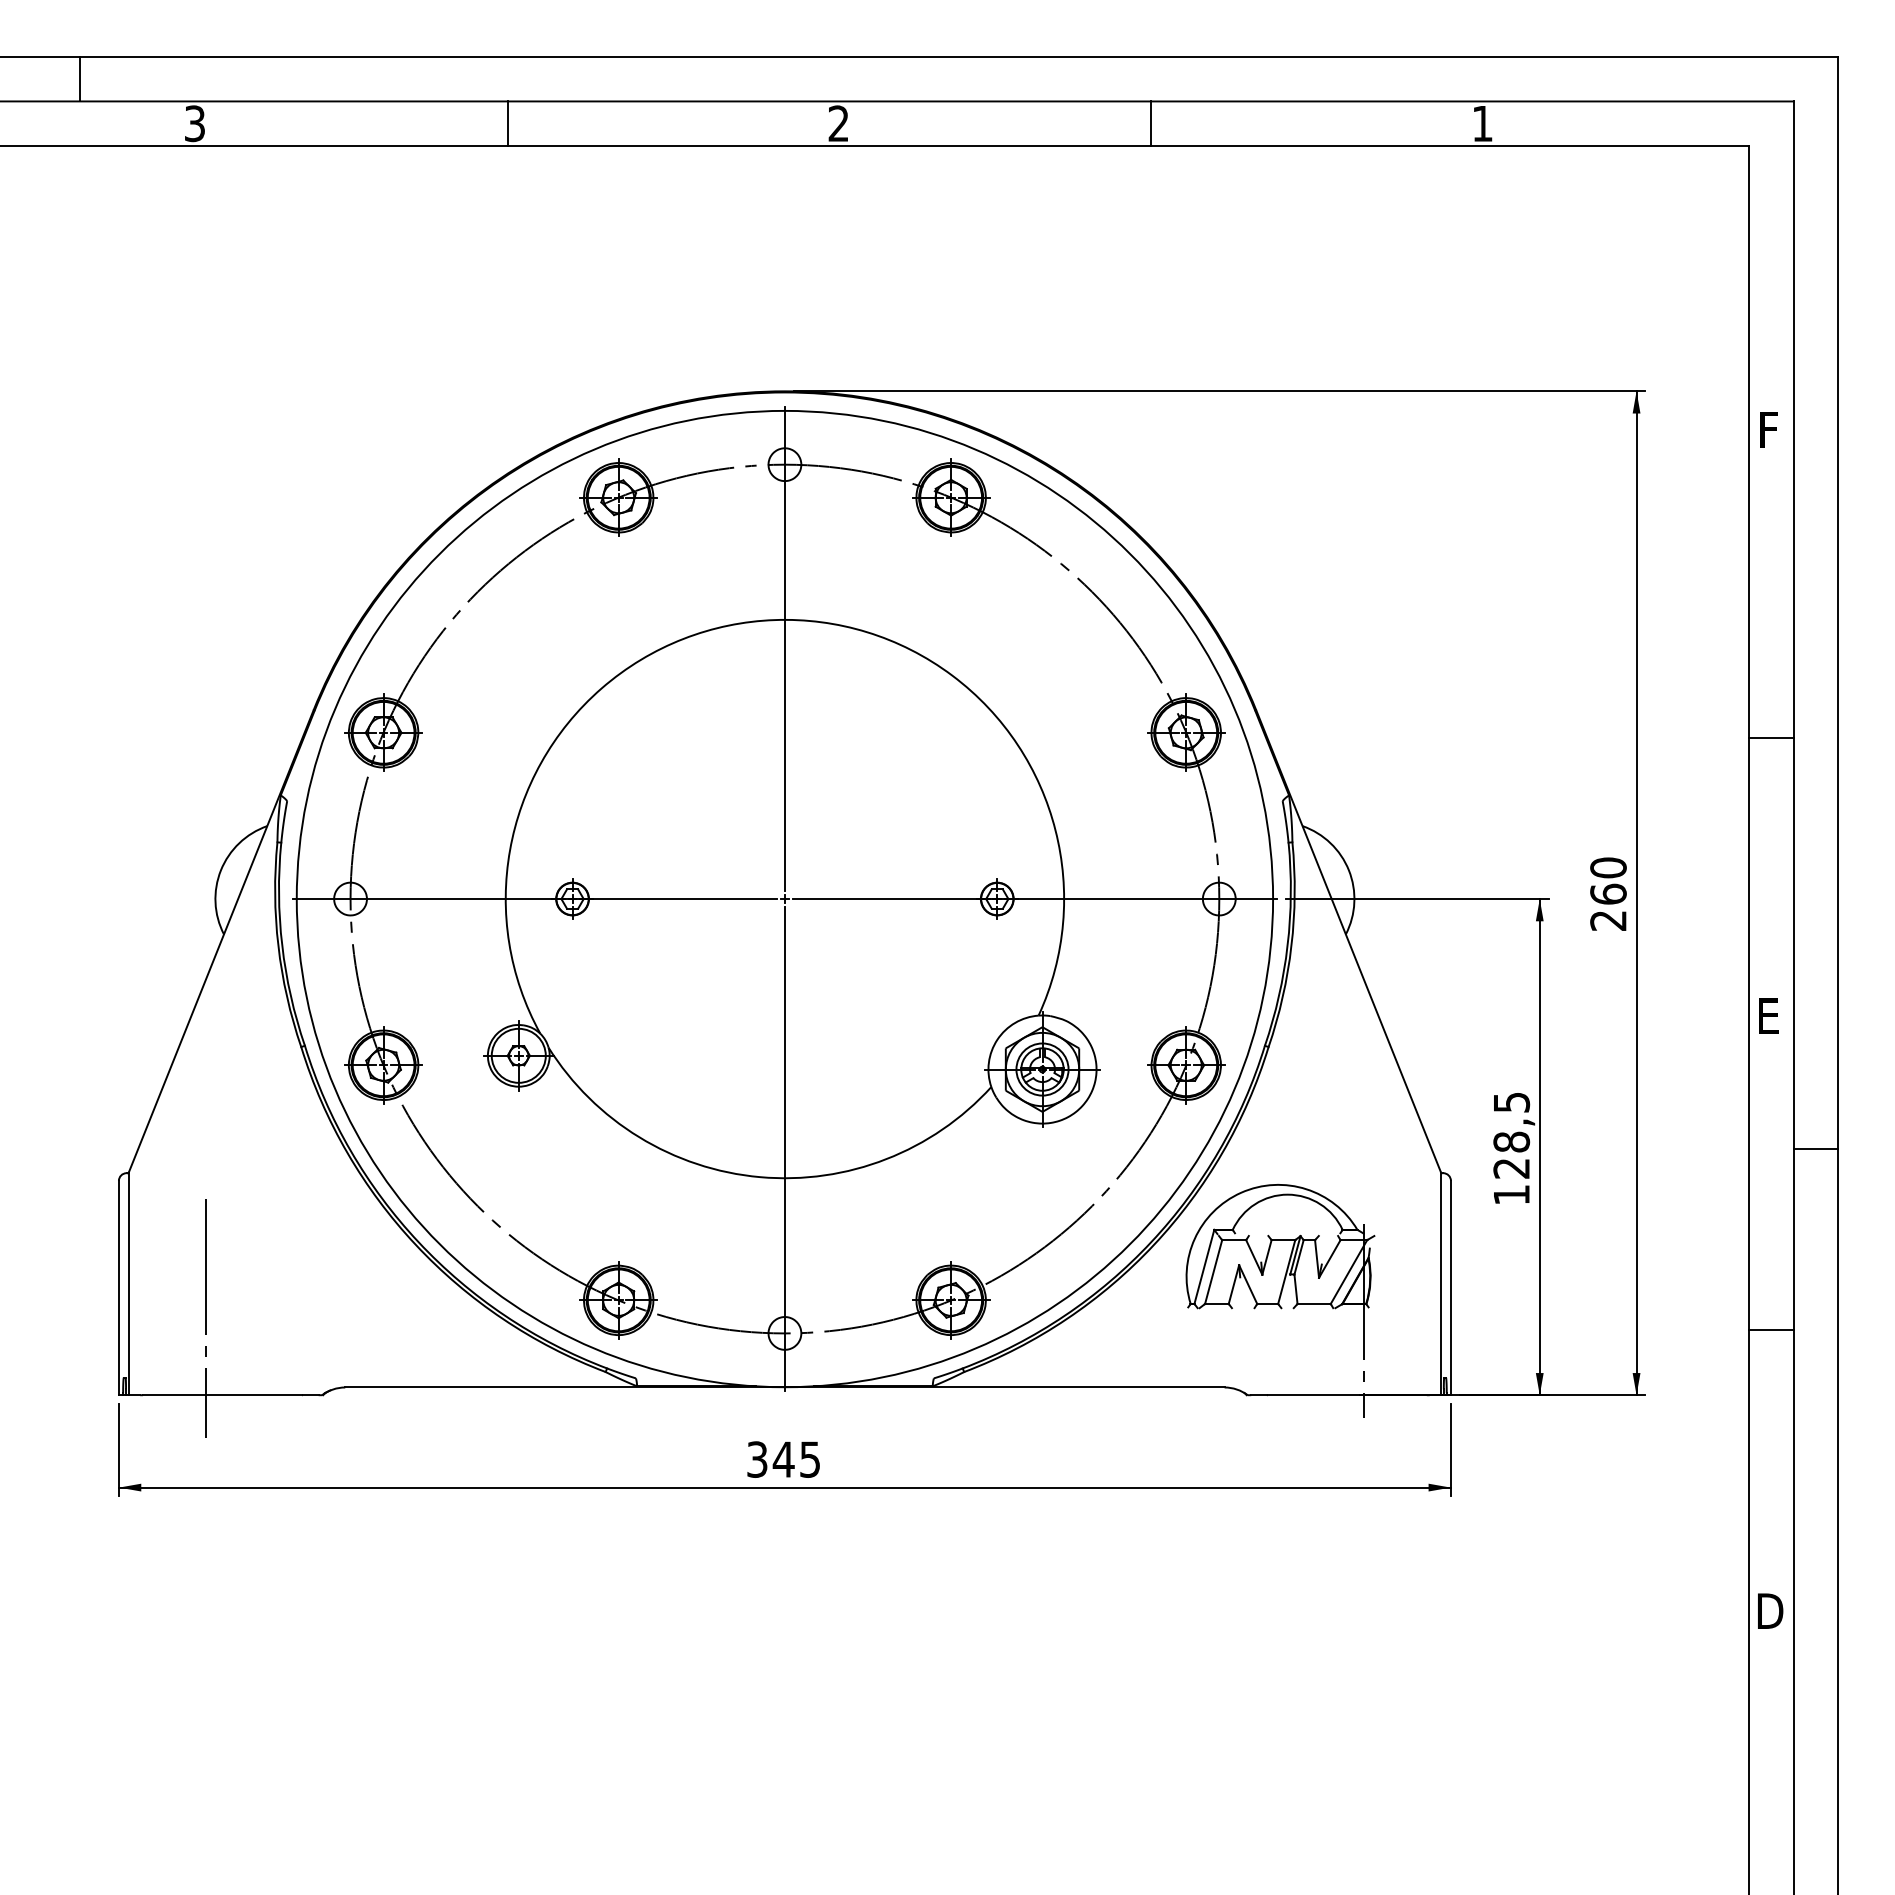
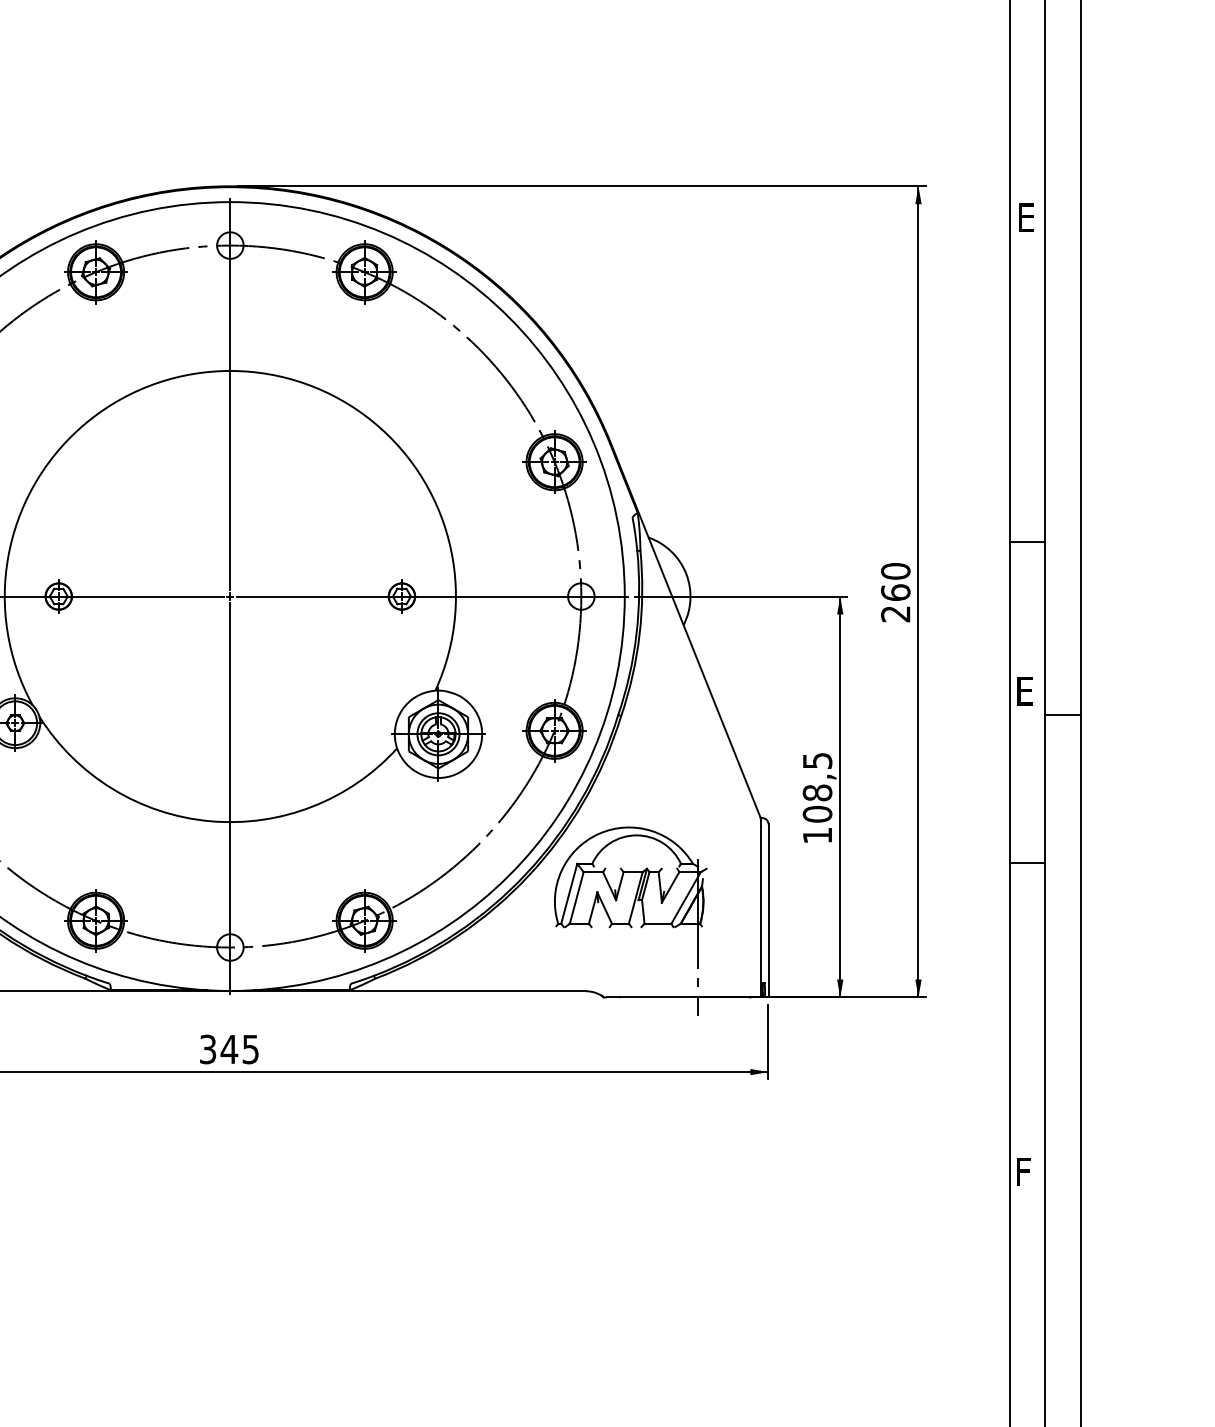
text: (1772, 429) -> (1028, 217), F -> E
line: (1771, 737) -> (1027, 541), moved
line: (1815, 1149) -> (1063, 714), moved
text: (1511, 1168) -> (817, 814), 128,5 -> 108,5
line: (1771, 1329) -> (1027, 862), moved
text: (1770, 1610) -> (1026, 1171), D -> F

